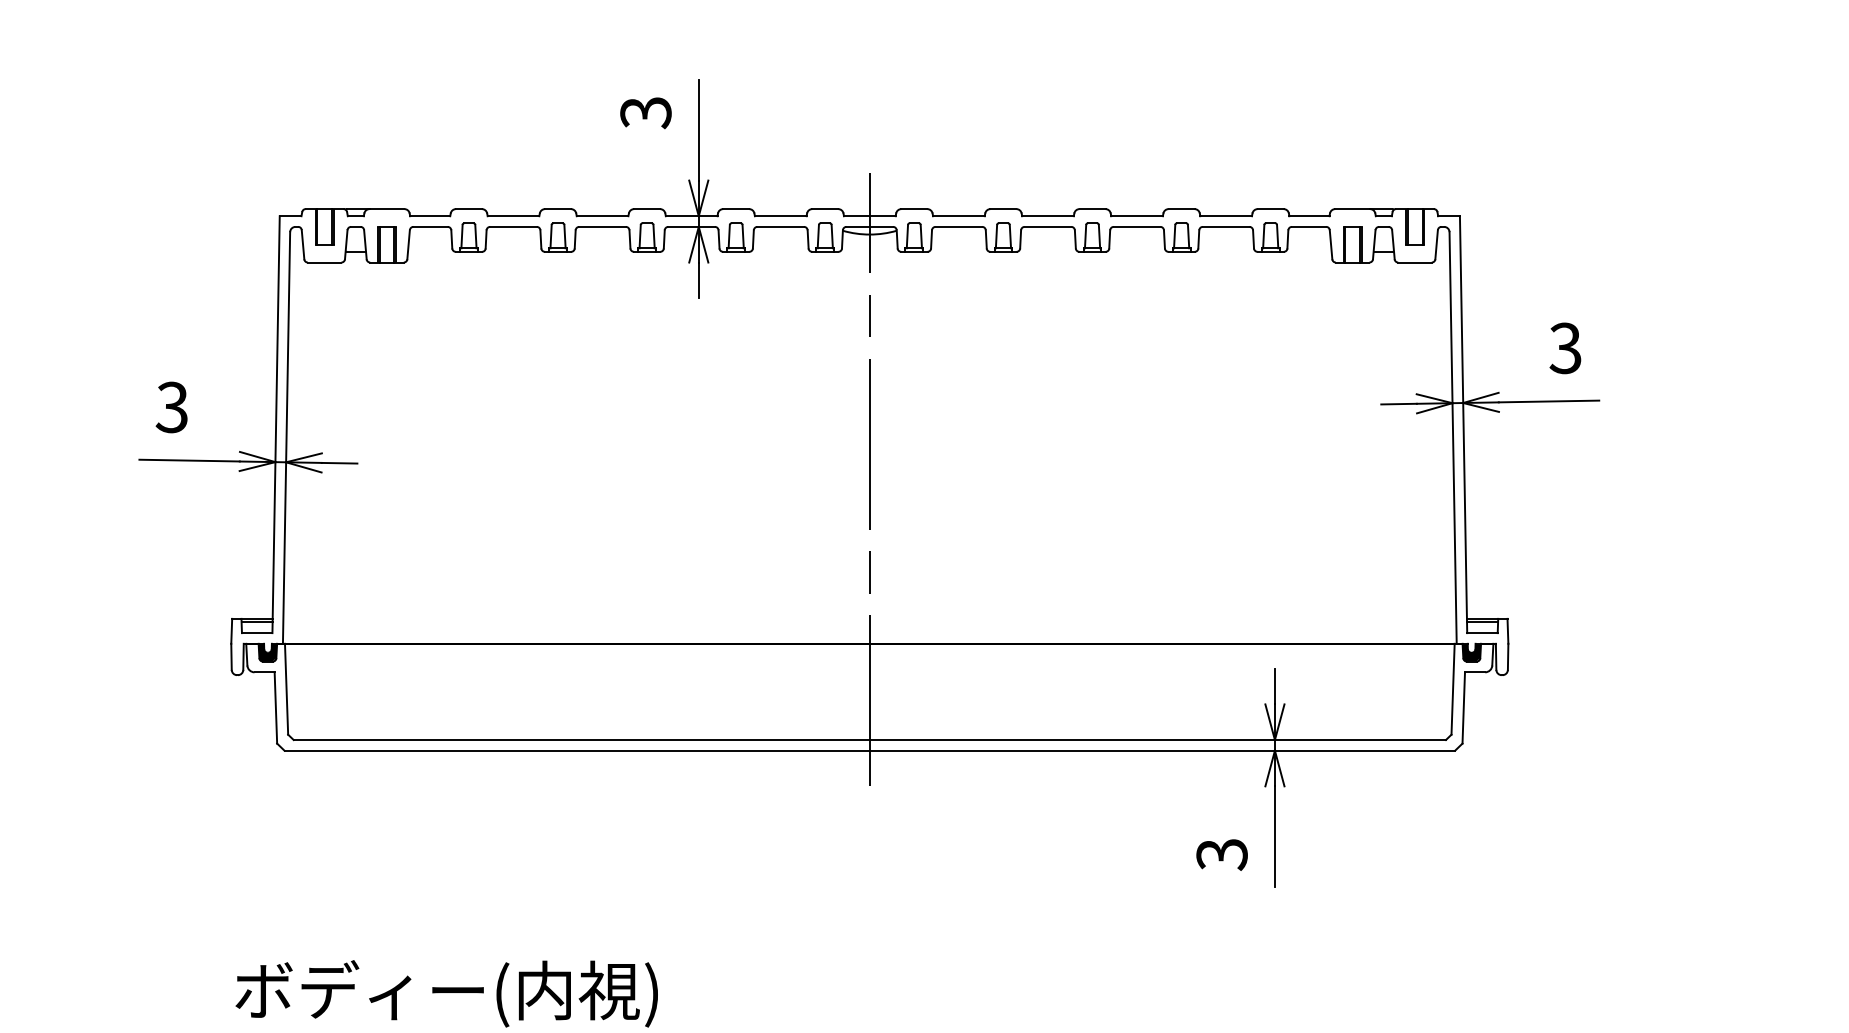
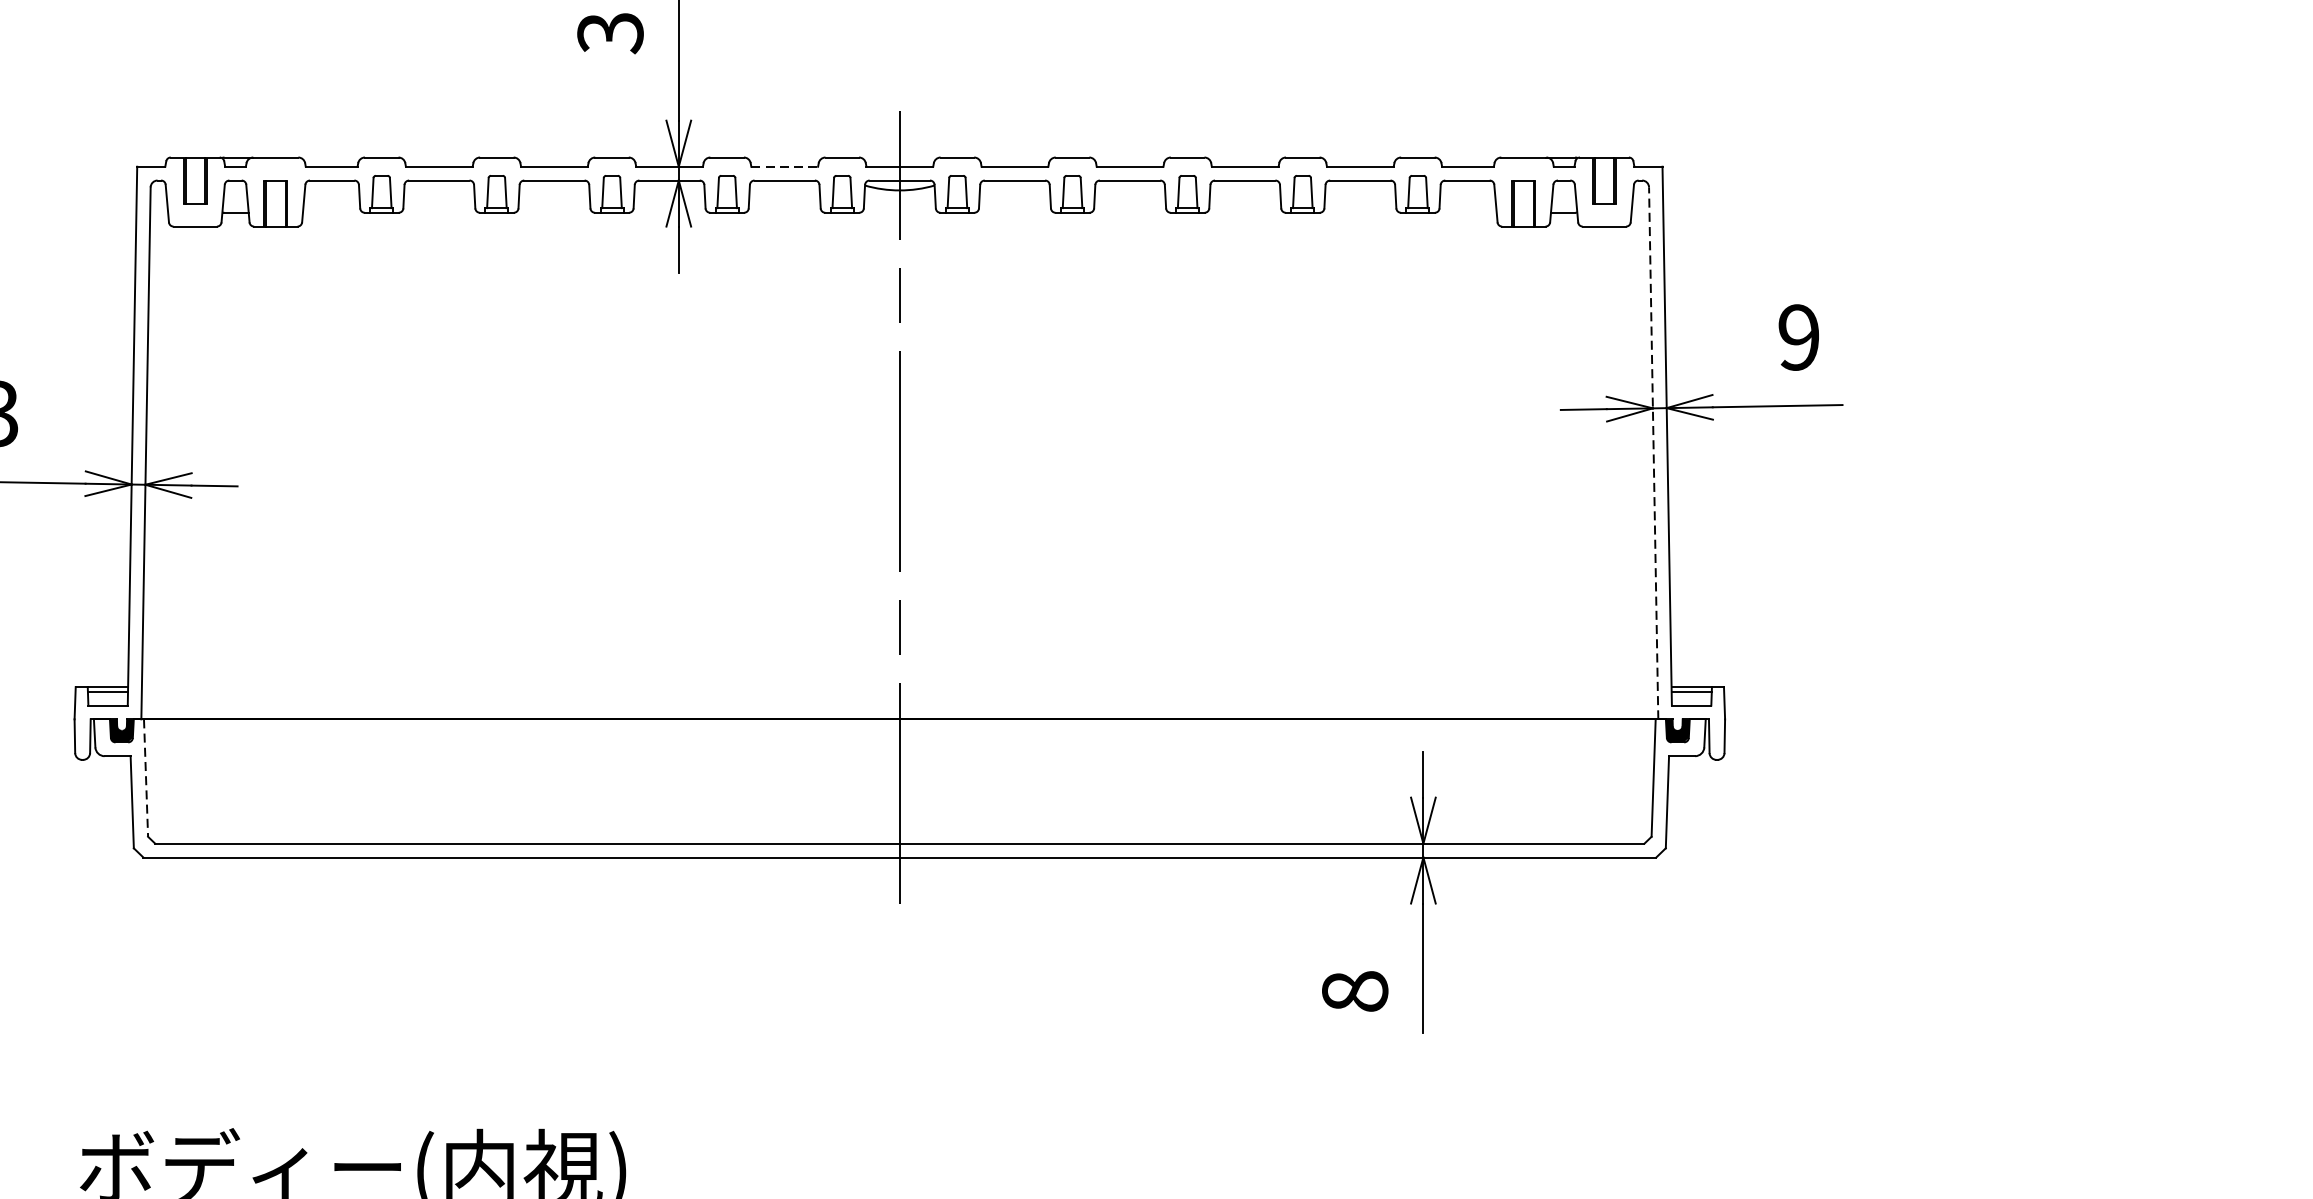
line: (780, 216) -> (784, 167), solid -> dashed
text: (1565, 348) -> (1798, 337), 3 -> 9
line: (1453, 437) -> (1654, 452), solid -> dashed
line: (286, 689) -> (145, 778), solid -> dashed
text: (1221, 854) -> (1354, 991), 3 -> 8

